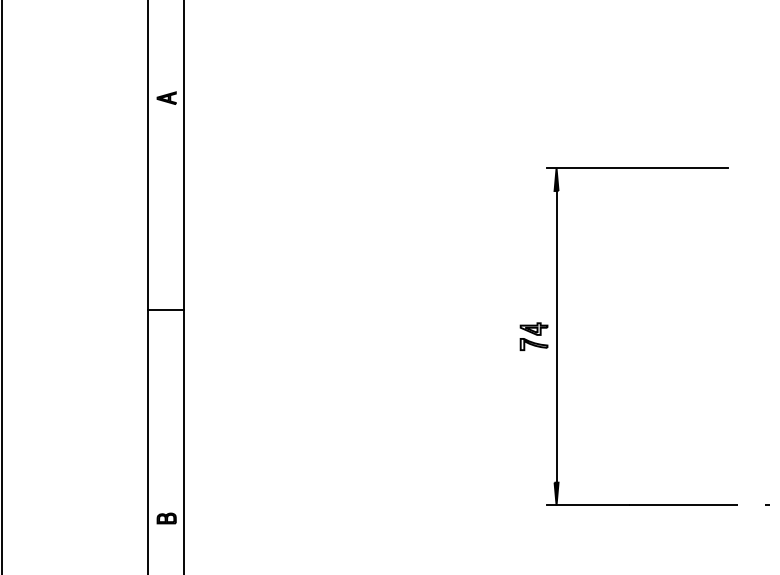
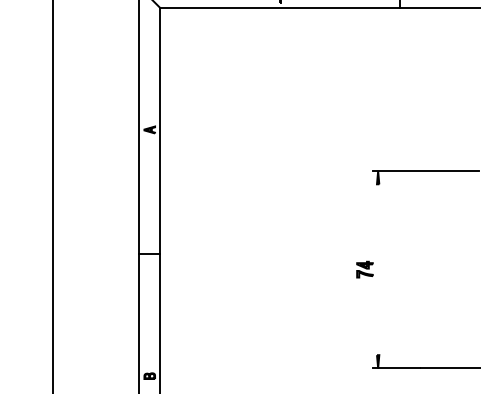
line: (557, 336) -> (378, 269), removed

